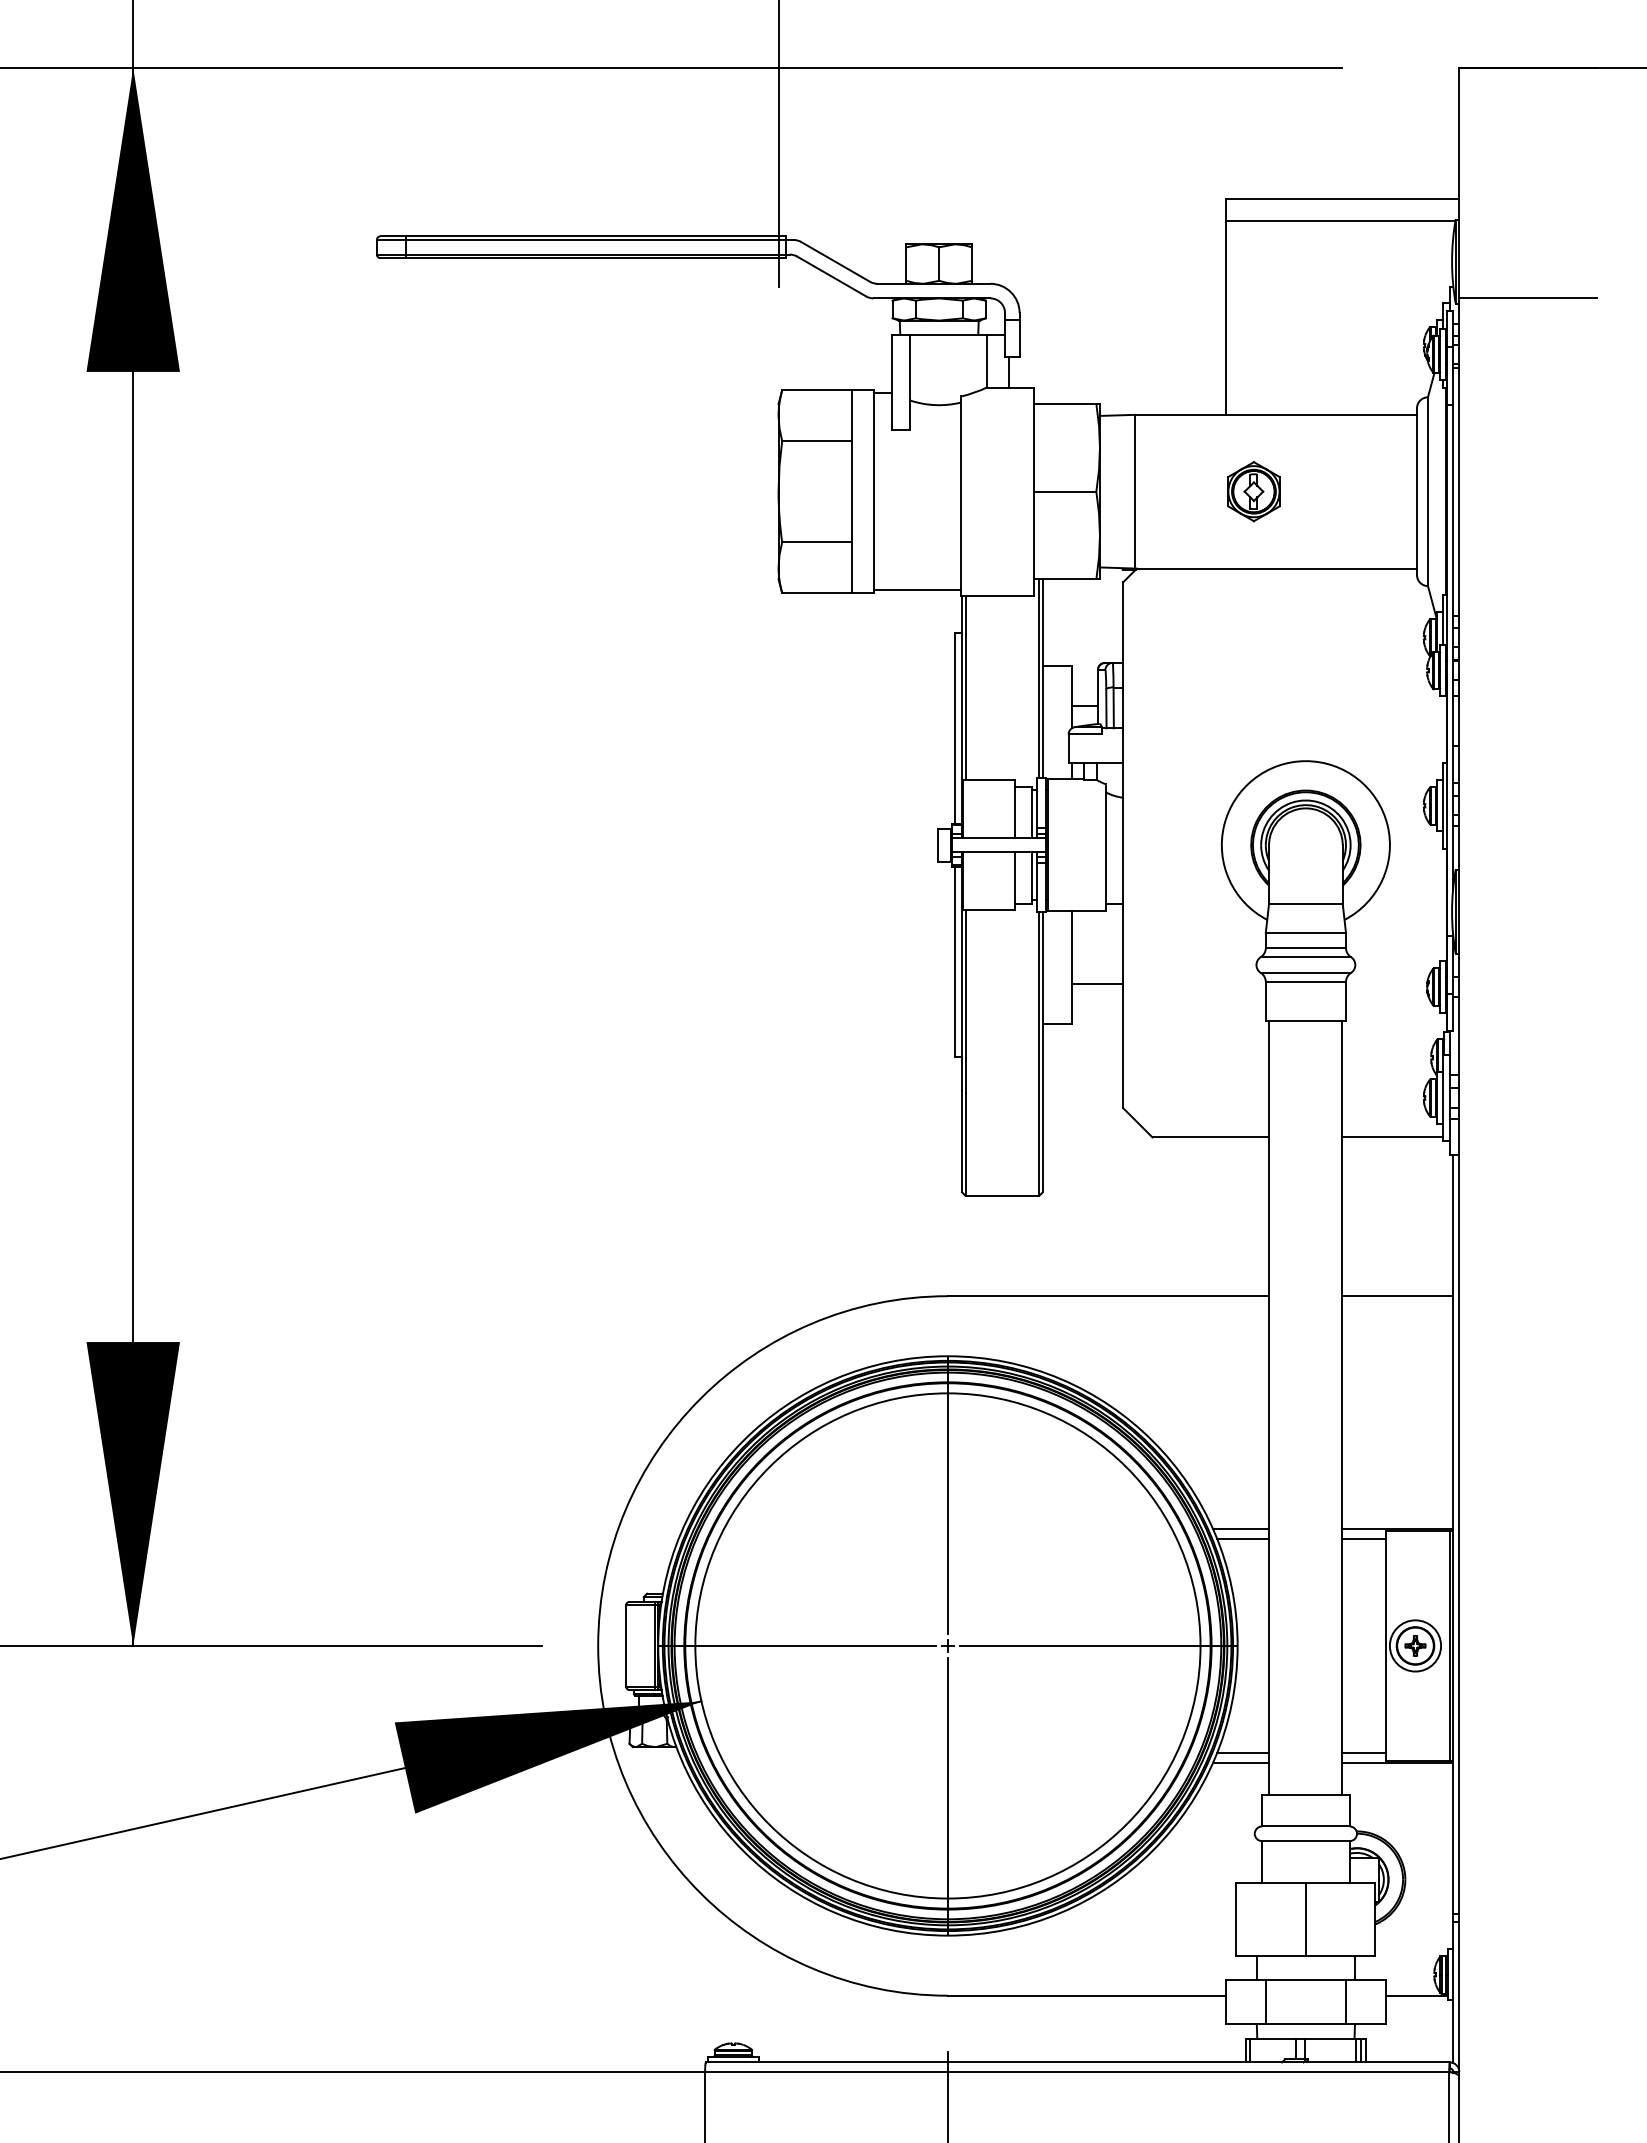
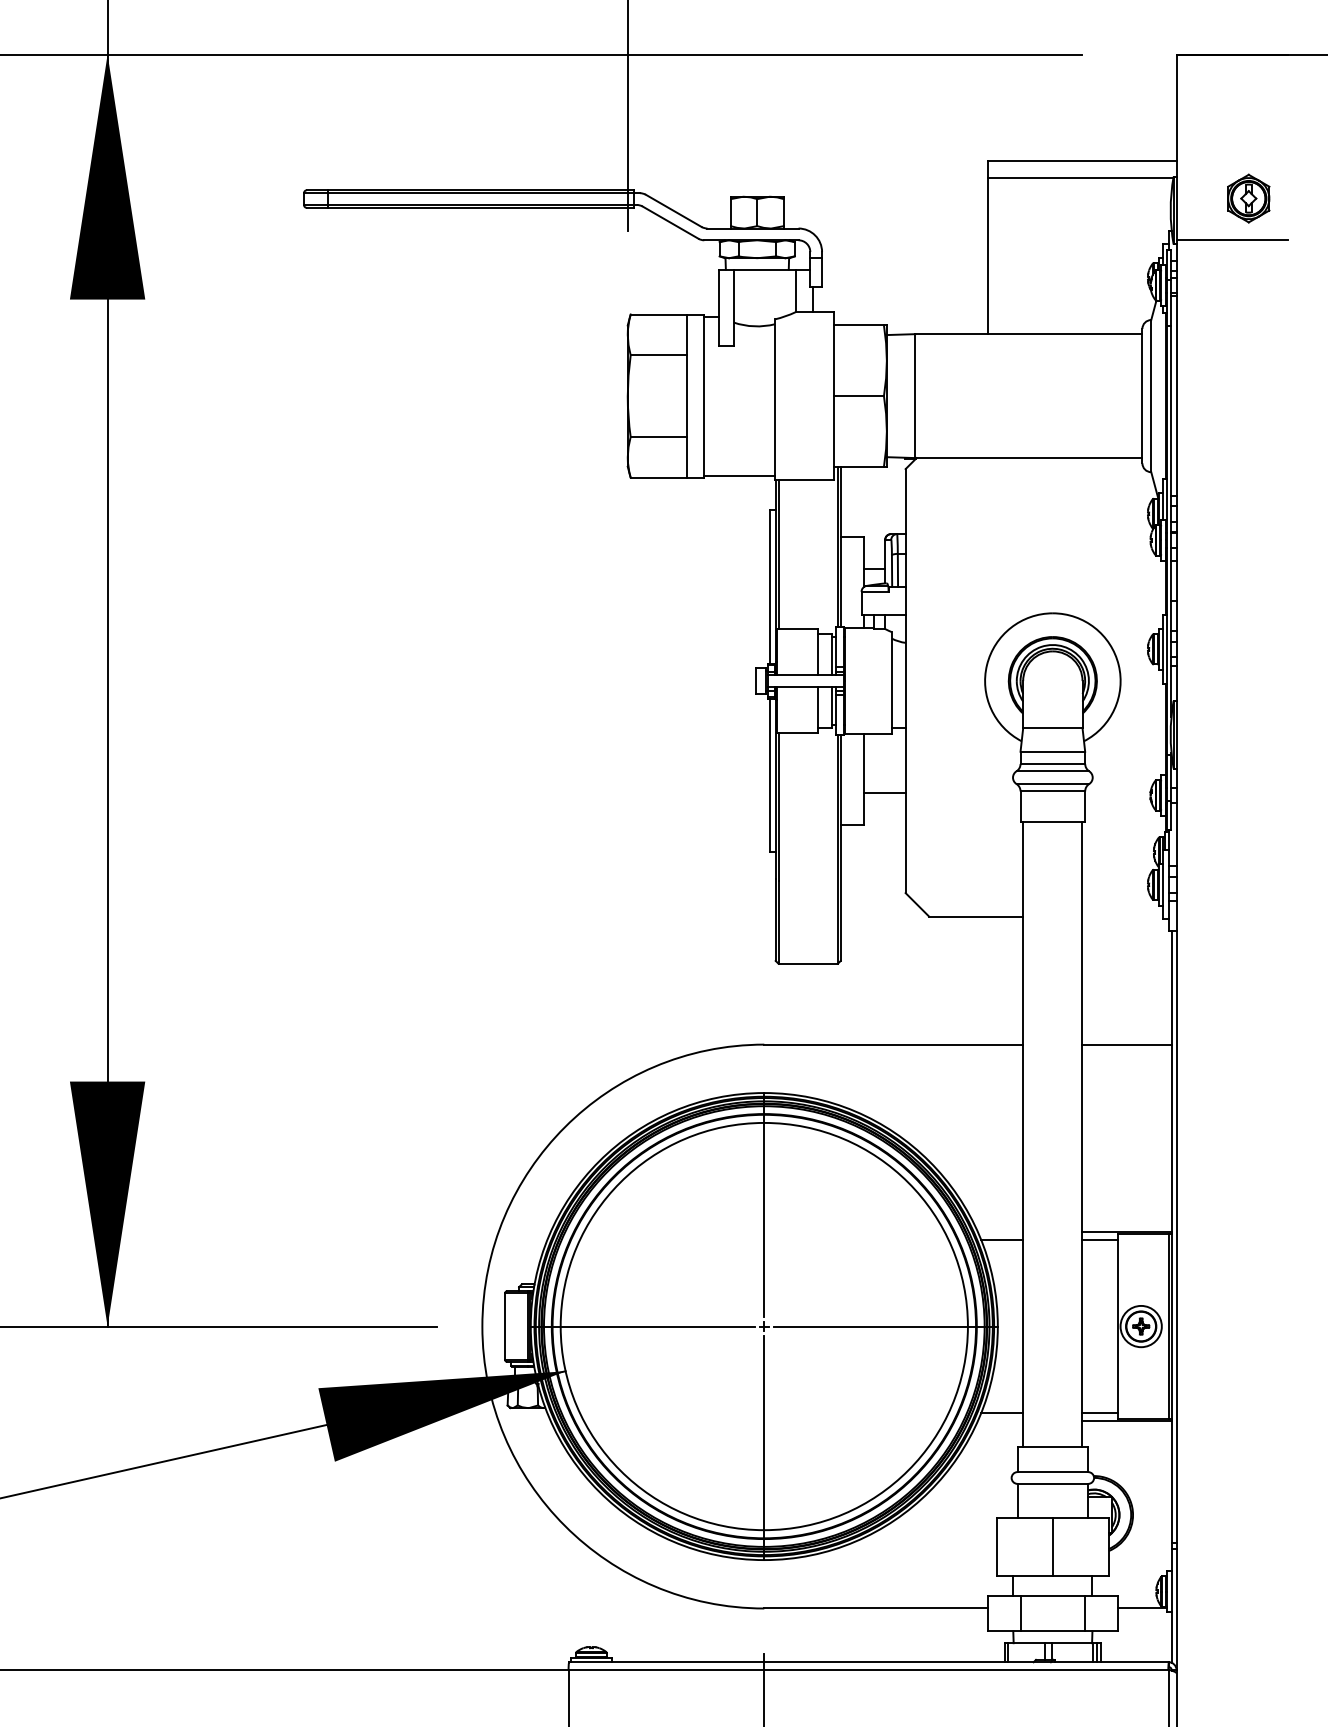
part: (1253, 491) -> (1248, 198), moved
line: (1392, 1137) -> (1122, 916), removed
line: (1241, 1529) -> (1000, 1232), removed
line: (1241, 1762) -> (1000, 1420), removed

